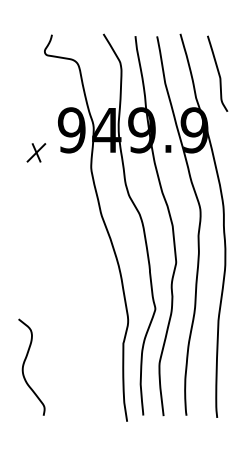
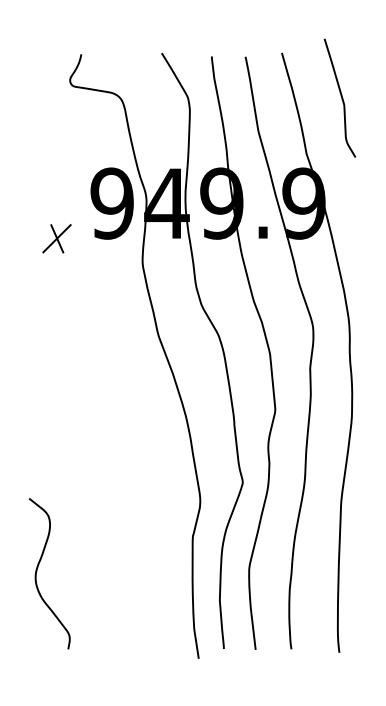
curve: (217, 72) -> (339, 96), moved

